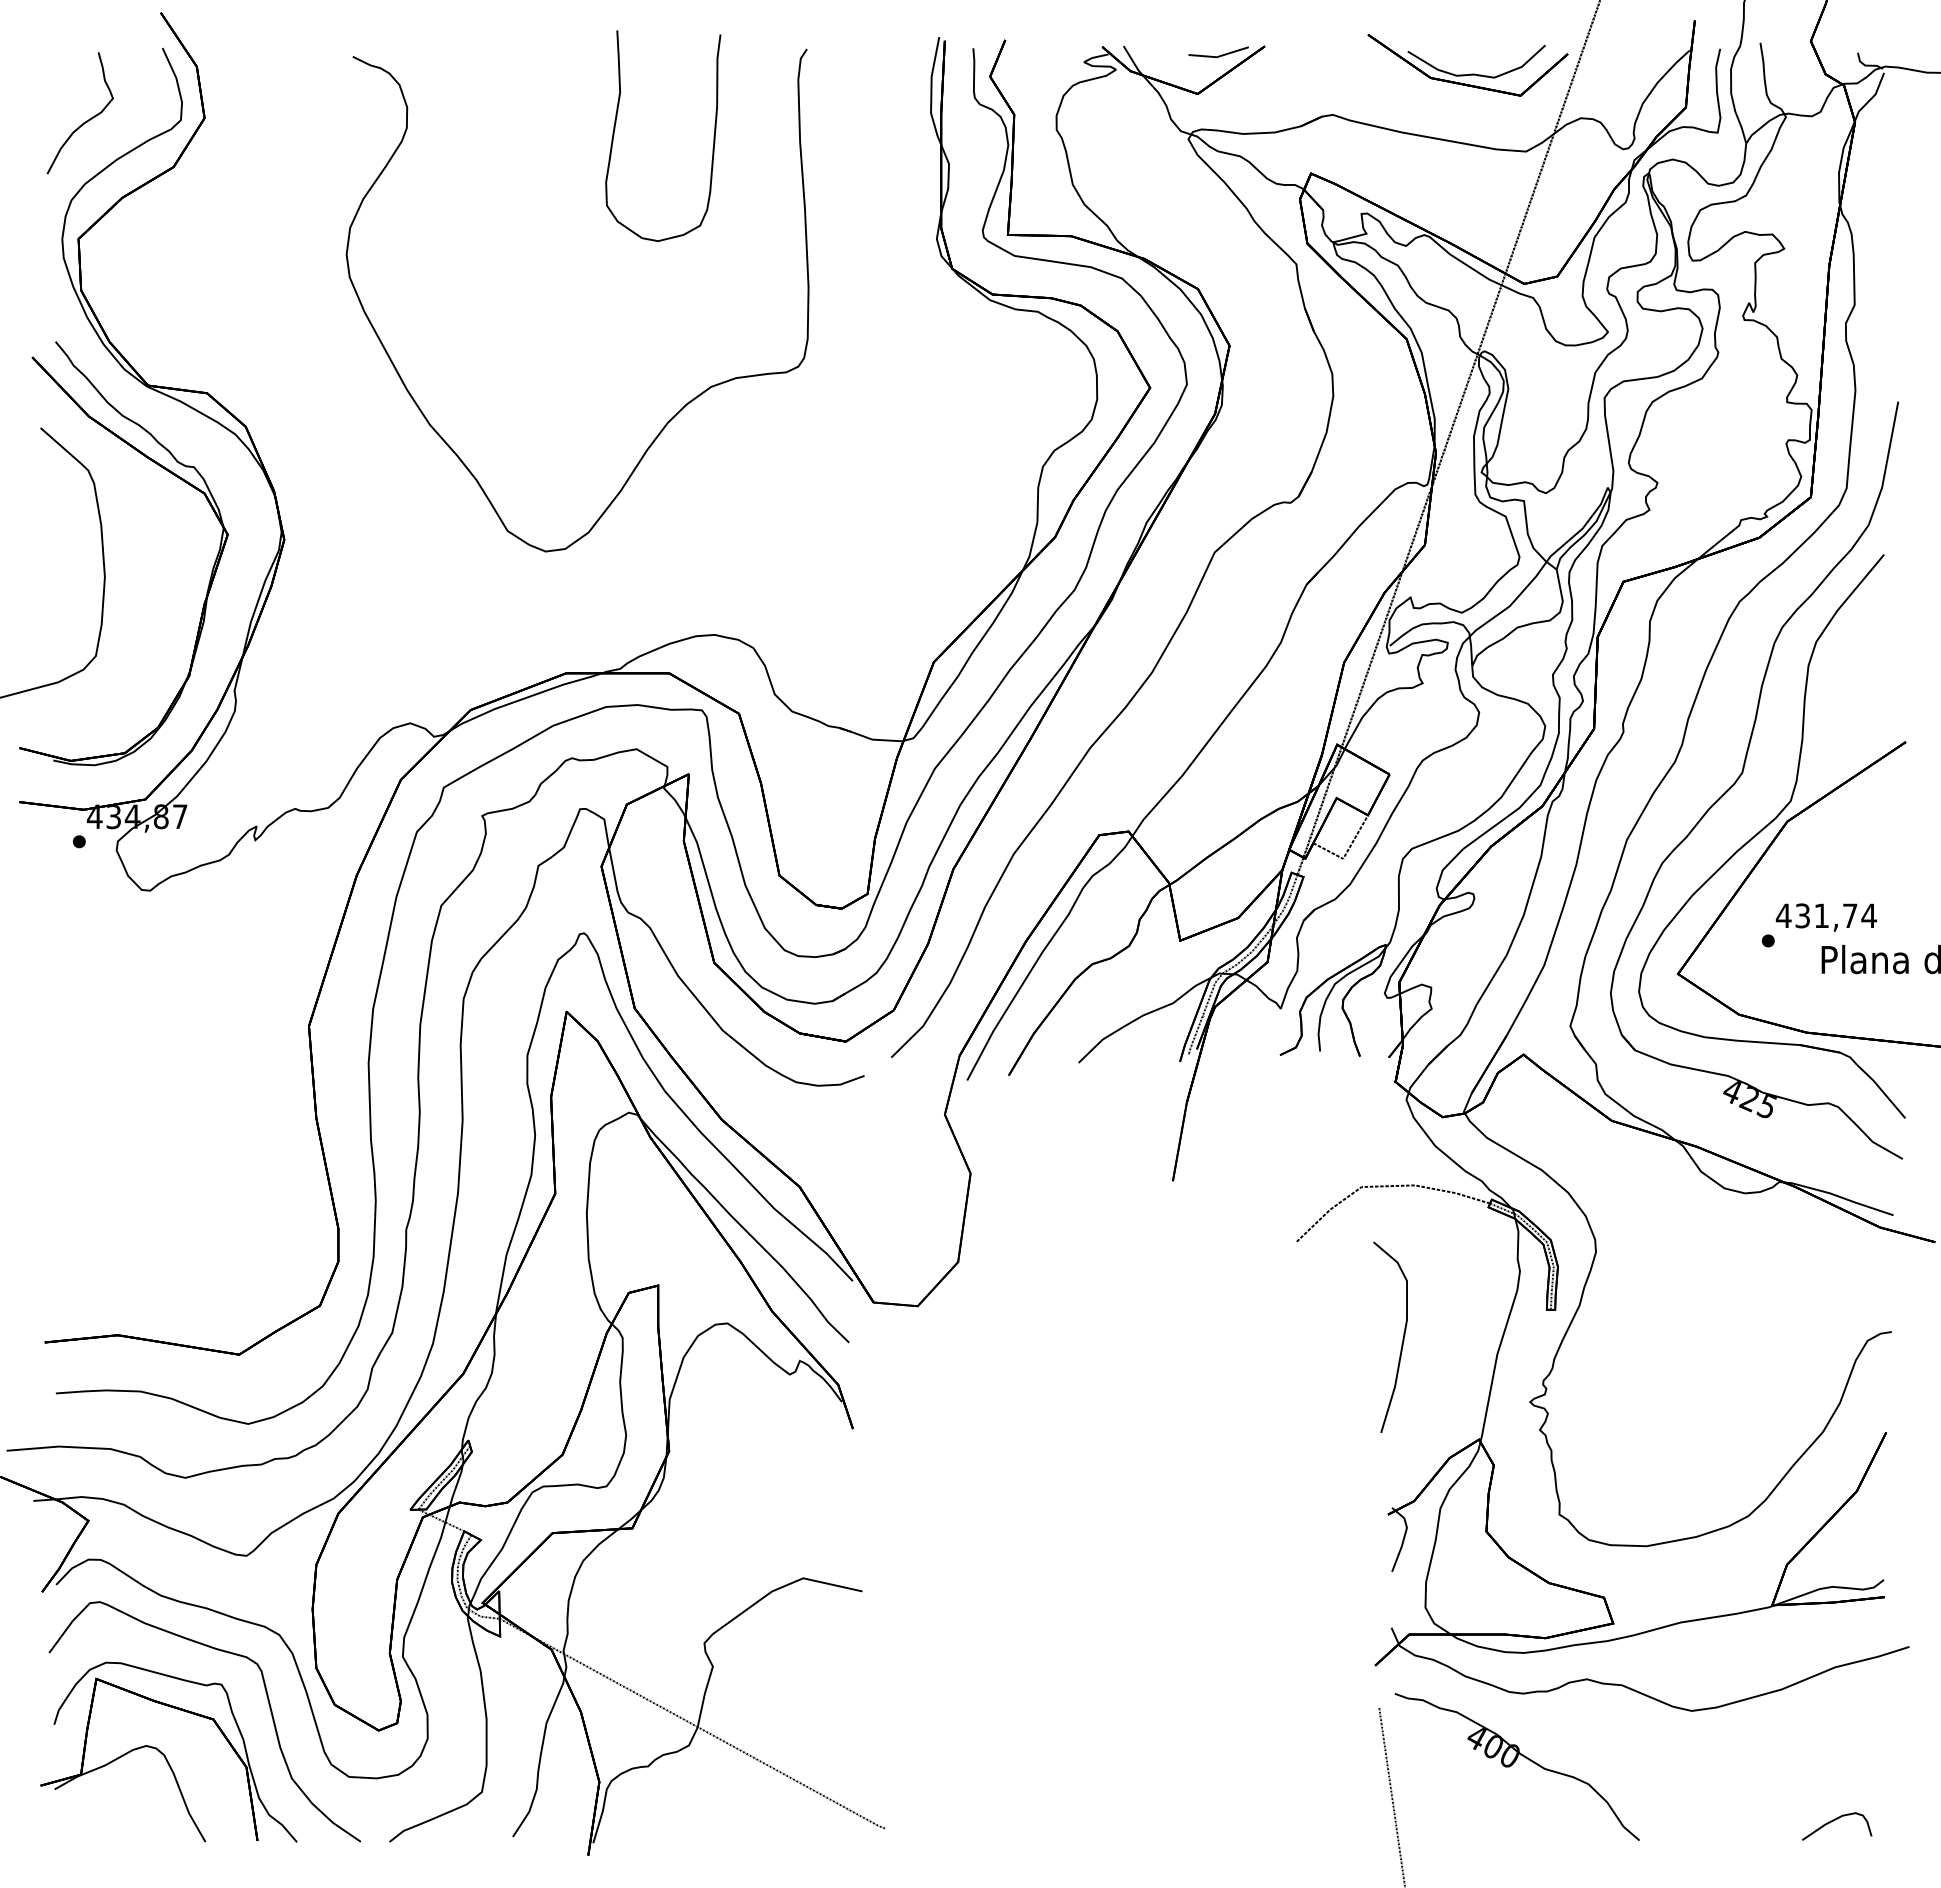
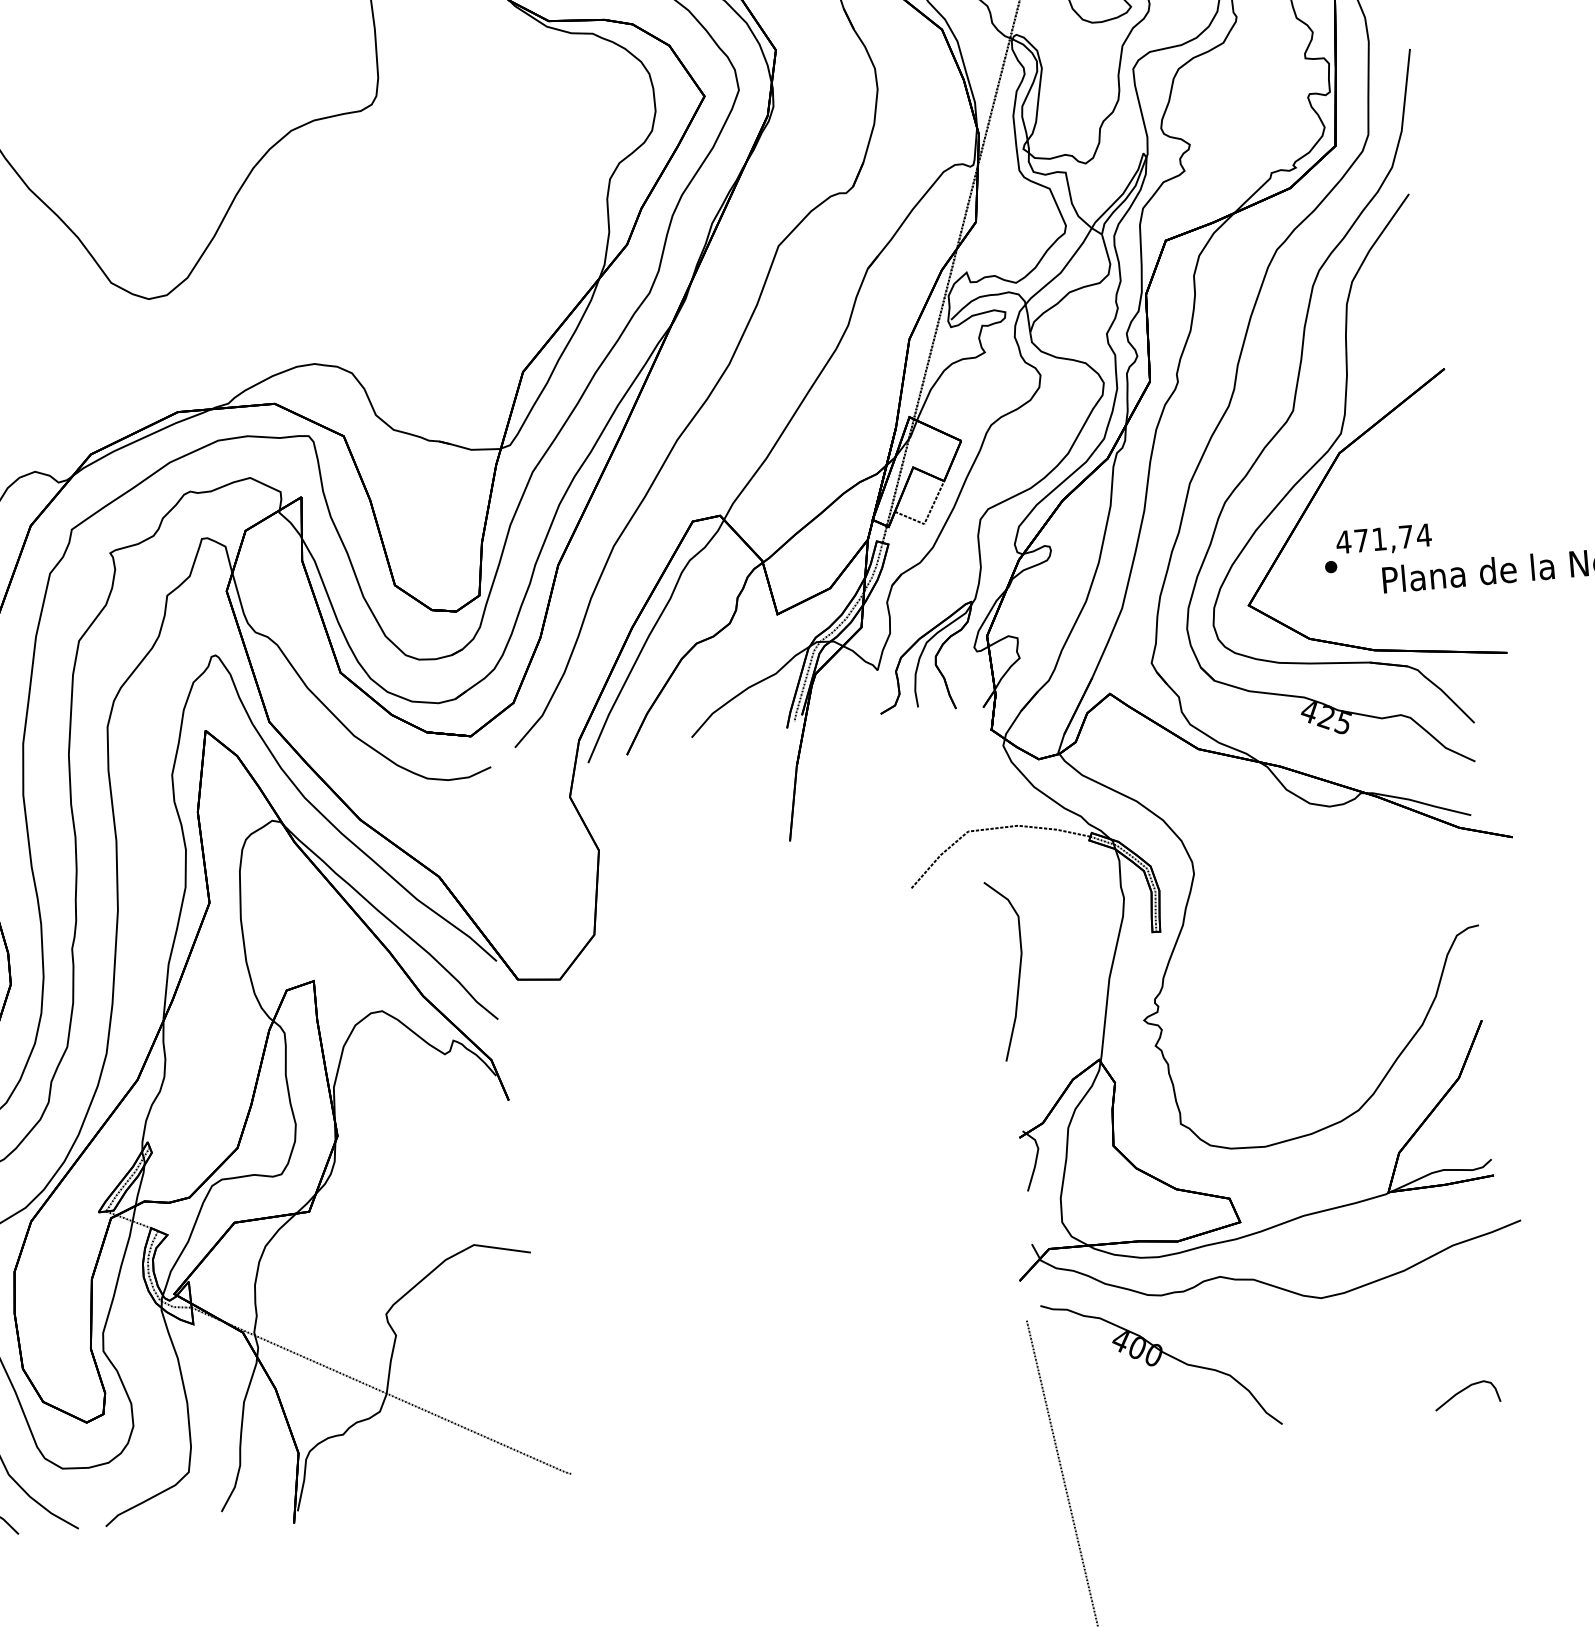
text: (1802, 915) -> (1361, 540), 431,74 -> 471,74

